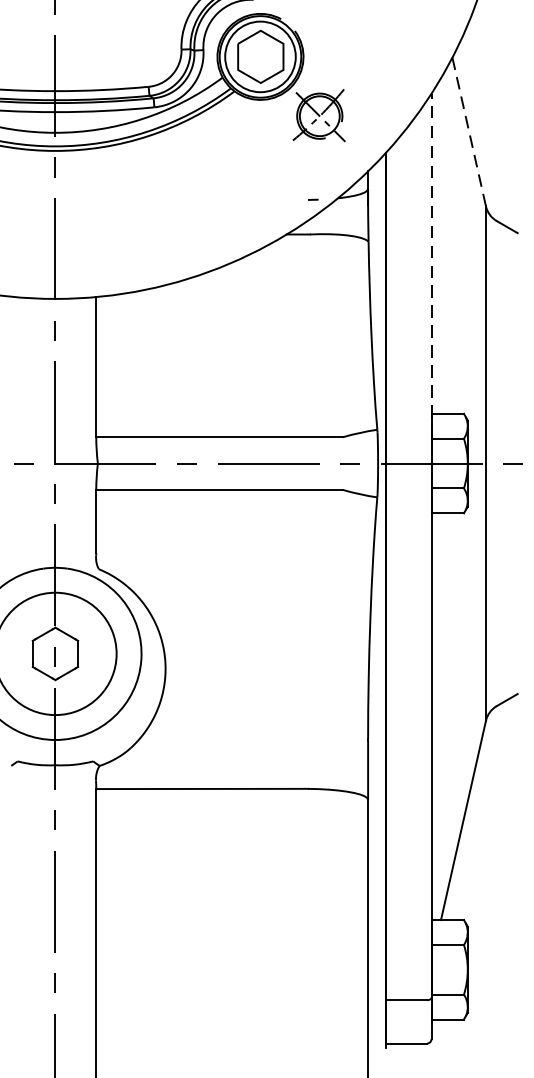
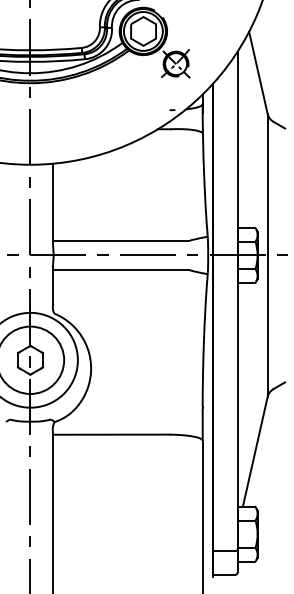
line: (469, 133) -> (258, 73), dashed -> solid
line: (431, 265) -> (237, 146), dashed -> solid

